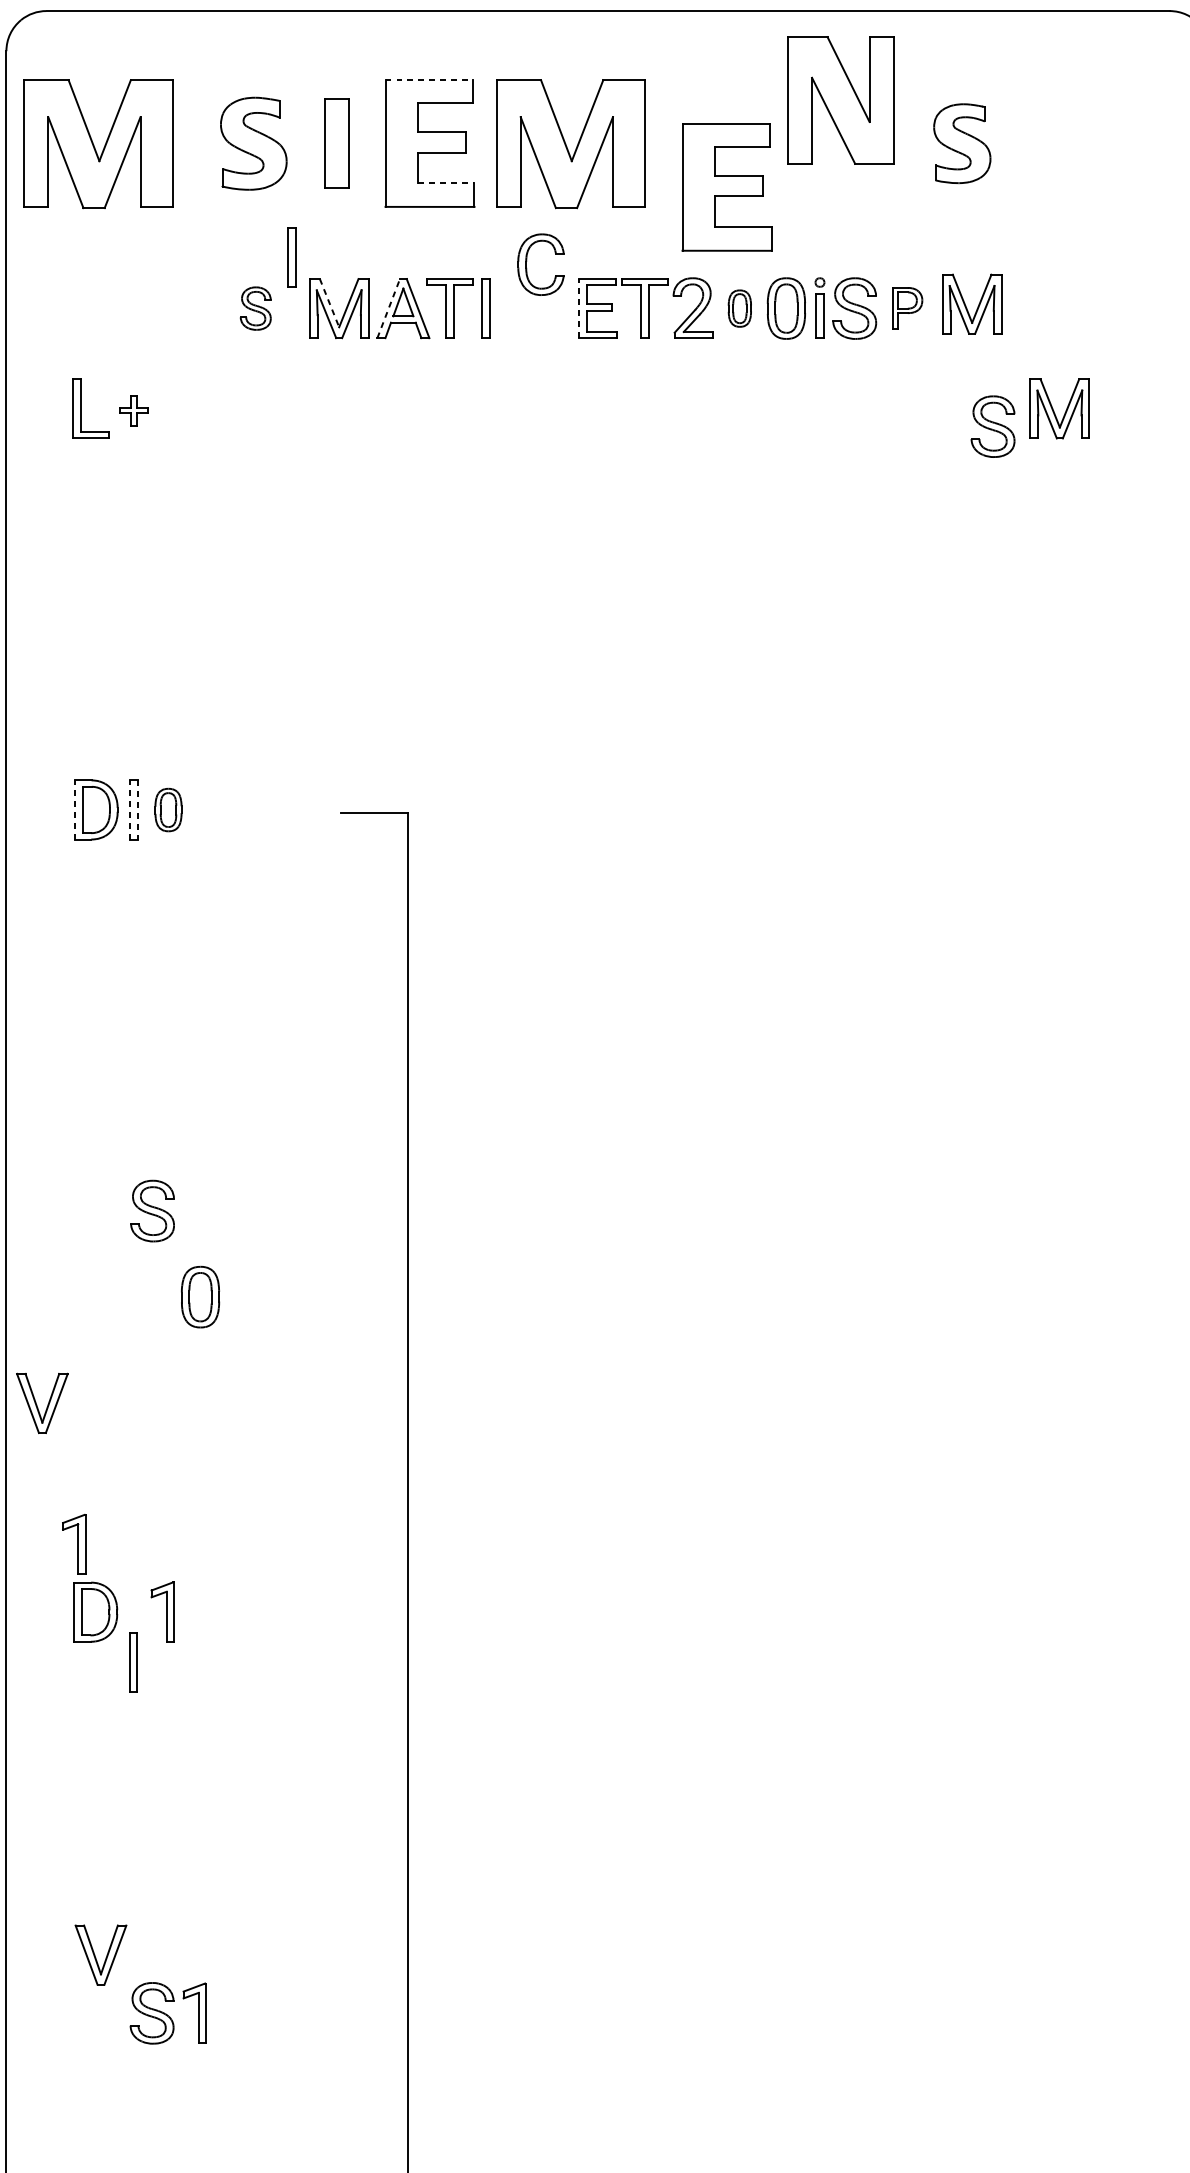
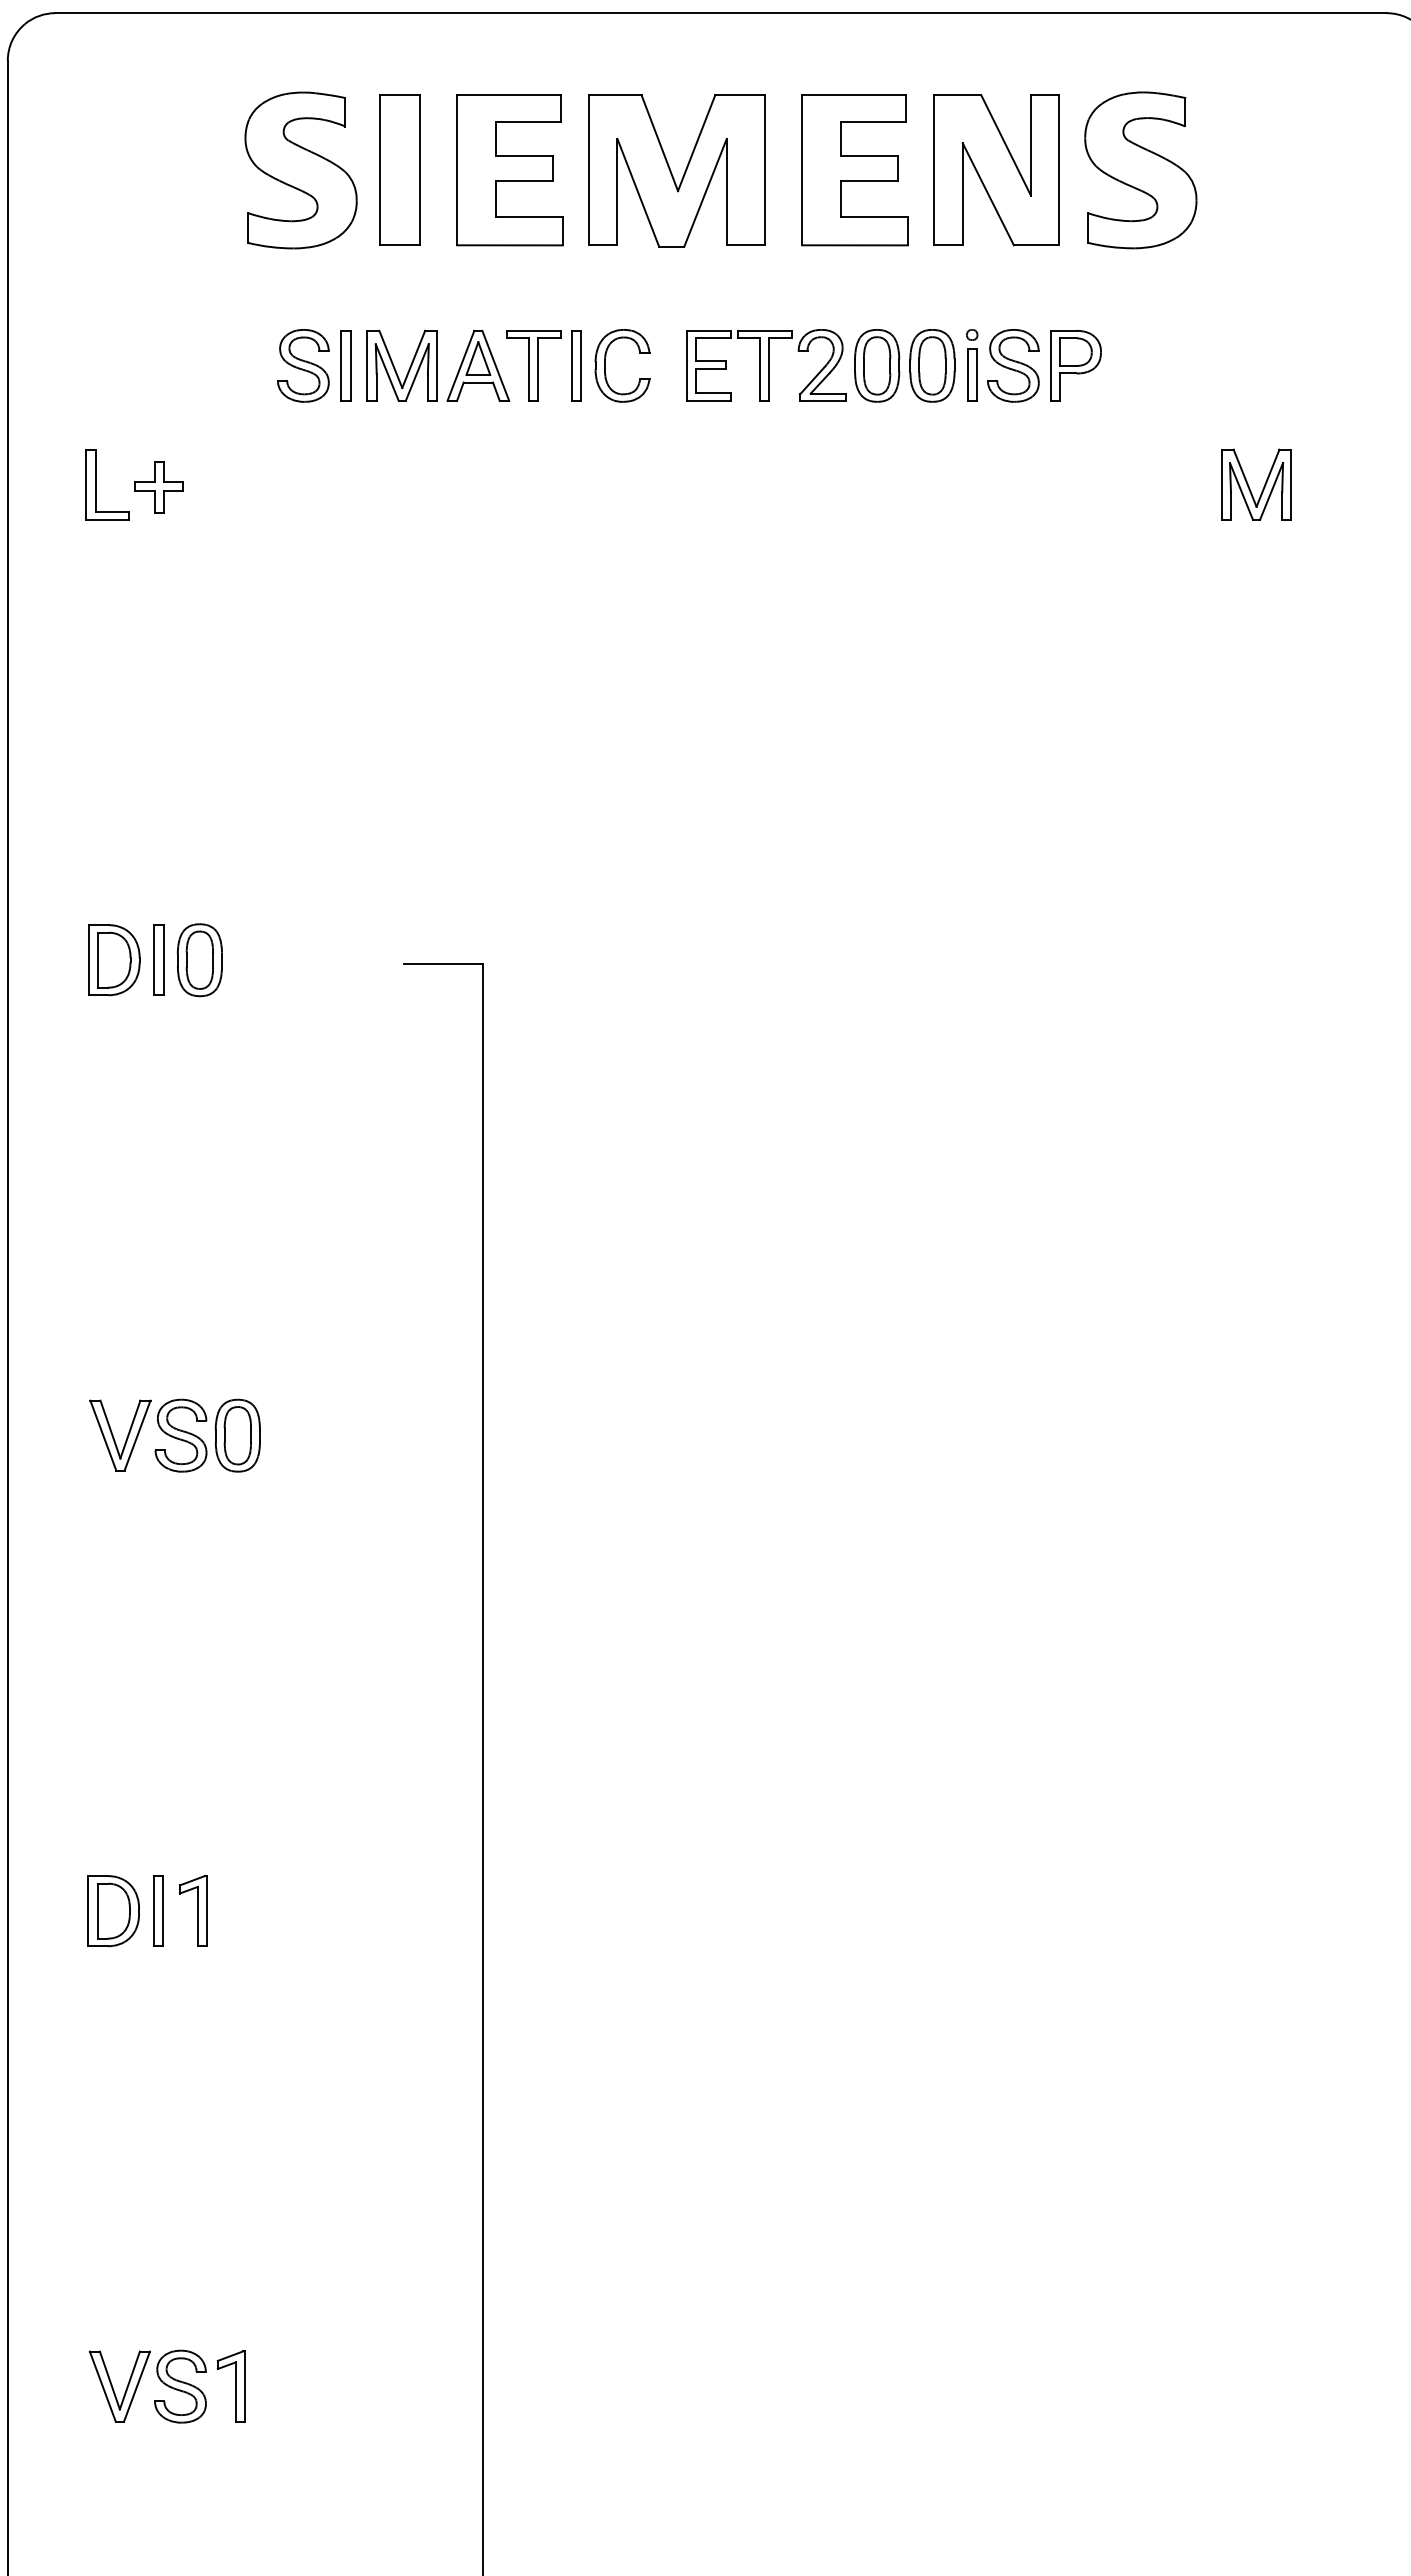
line: (429, 80) -> (509, 95), dashed -> solid
part: (840, 100) -> (996, 170), moved
part: (336, 142) -> (399, 169), size x1.43
part: (98, 143) -> (116, 170), removed
part: (253, 143) -> (300, 170), size x1.43
part: (961, 143) -> (1140, 170), size x1.67
line: (446, 182) -> (529, 216), dashed -> solid
part: (726, 187) -> (854, 170), moved
part: (291, 256) -> (345, 365), moved
part: (526, 264) -> (605, 365), moved
line: (329, 303) -> (390, 359), dashed -> solid
part: (967, 307) -> (1146, 364), removed
part: (255, 308) -> (303, 365), size x1.43
line: (389, 308) -> (461, 365), dashed -> solid
line: (578, 308) -> (686, 365), dashed -> solid
part: (740, 308) -> (877, 365), size x1.67
part: (907, 308) -> (1075, 365), size x1.43
part: (133, 411) -> (158, 487), size x1.43
part: (993, 426) -> (1177, 505), removed
line: (74, 809) -> (88, 959), dashed -> solid
line: (130, 809) -> (154, 959), dashed -> solid
line: (137, 810) -> (163, 960), dashed -> solid
part: (168, 810) -> (199, 960), size x1.43
part: (200, 1296) -> (237, 1435), moved
part: (37, 1404) -> (114, 1437), moved
part: (74, 1544) -> (88, 1830), removed
part: (133, 1662) -> (158, 1910), moved
part: (95, 1955) -> (113, 2387), moved

